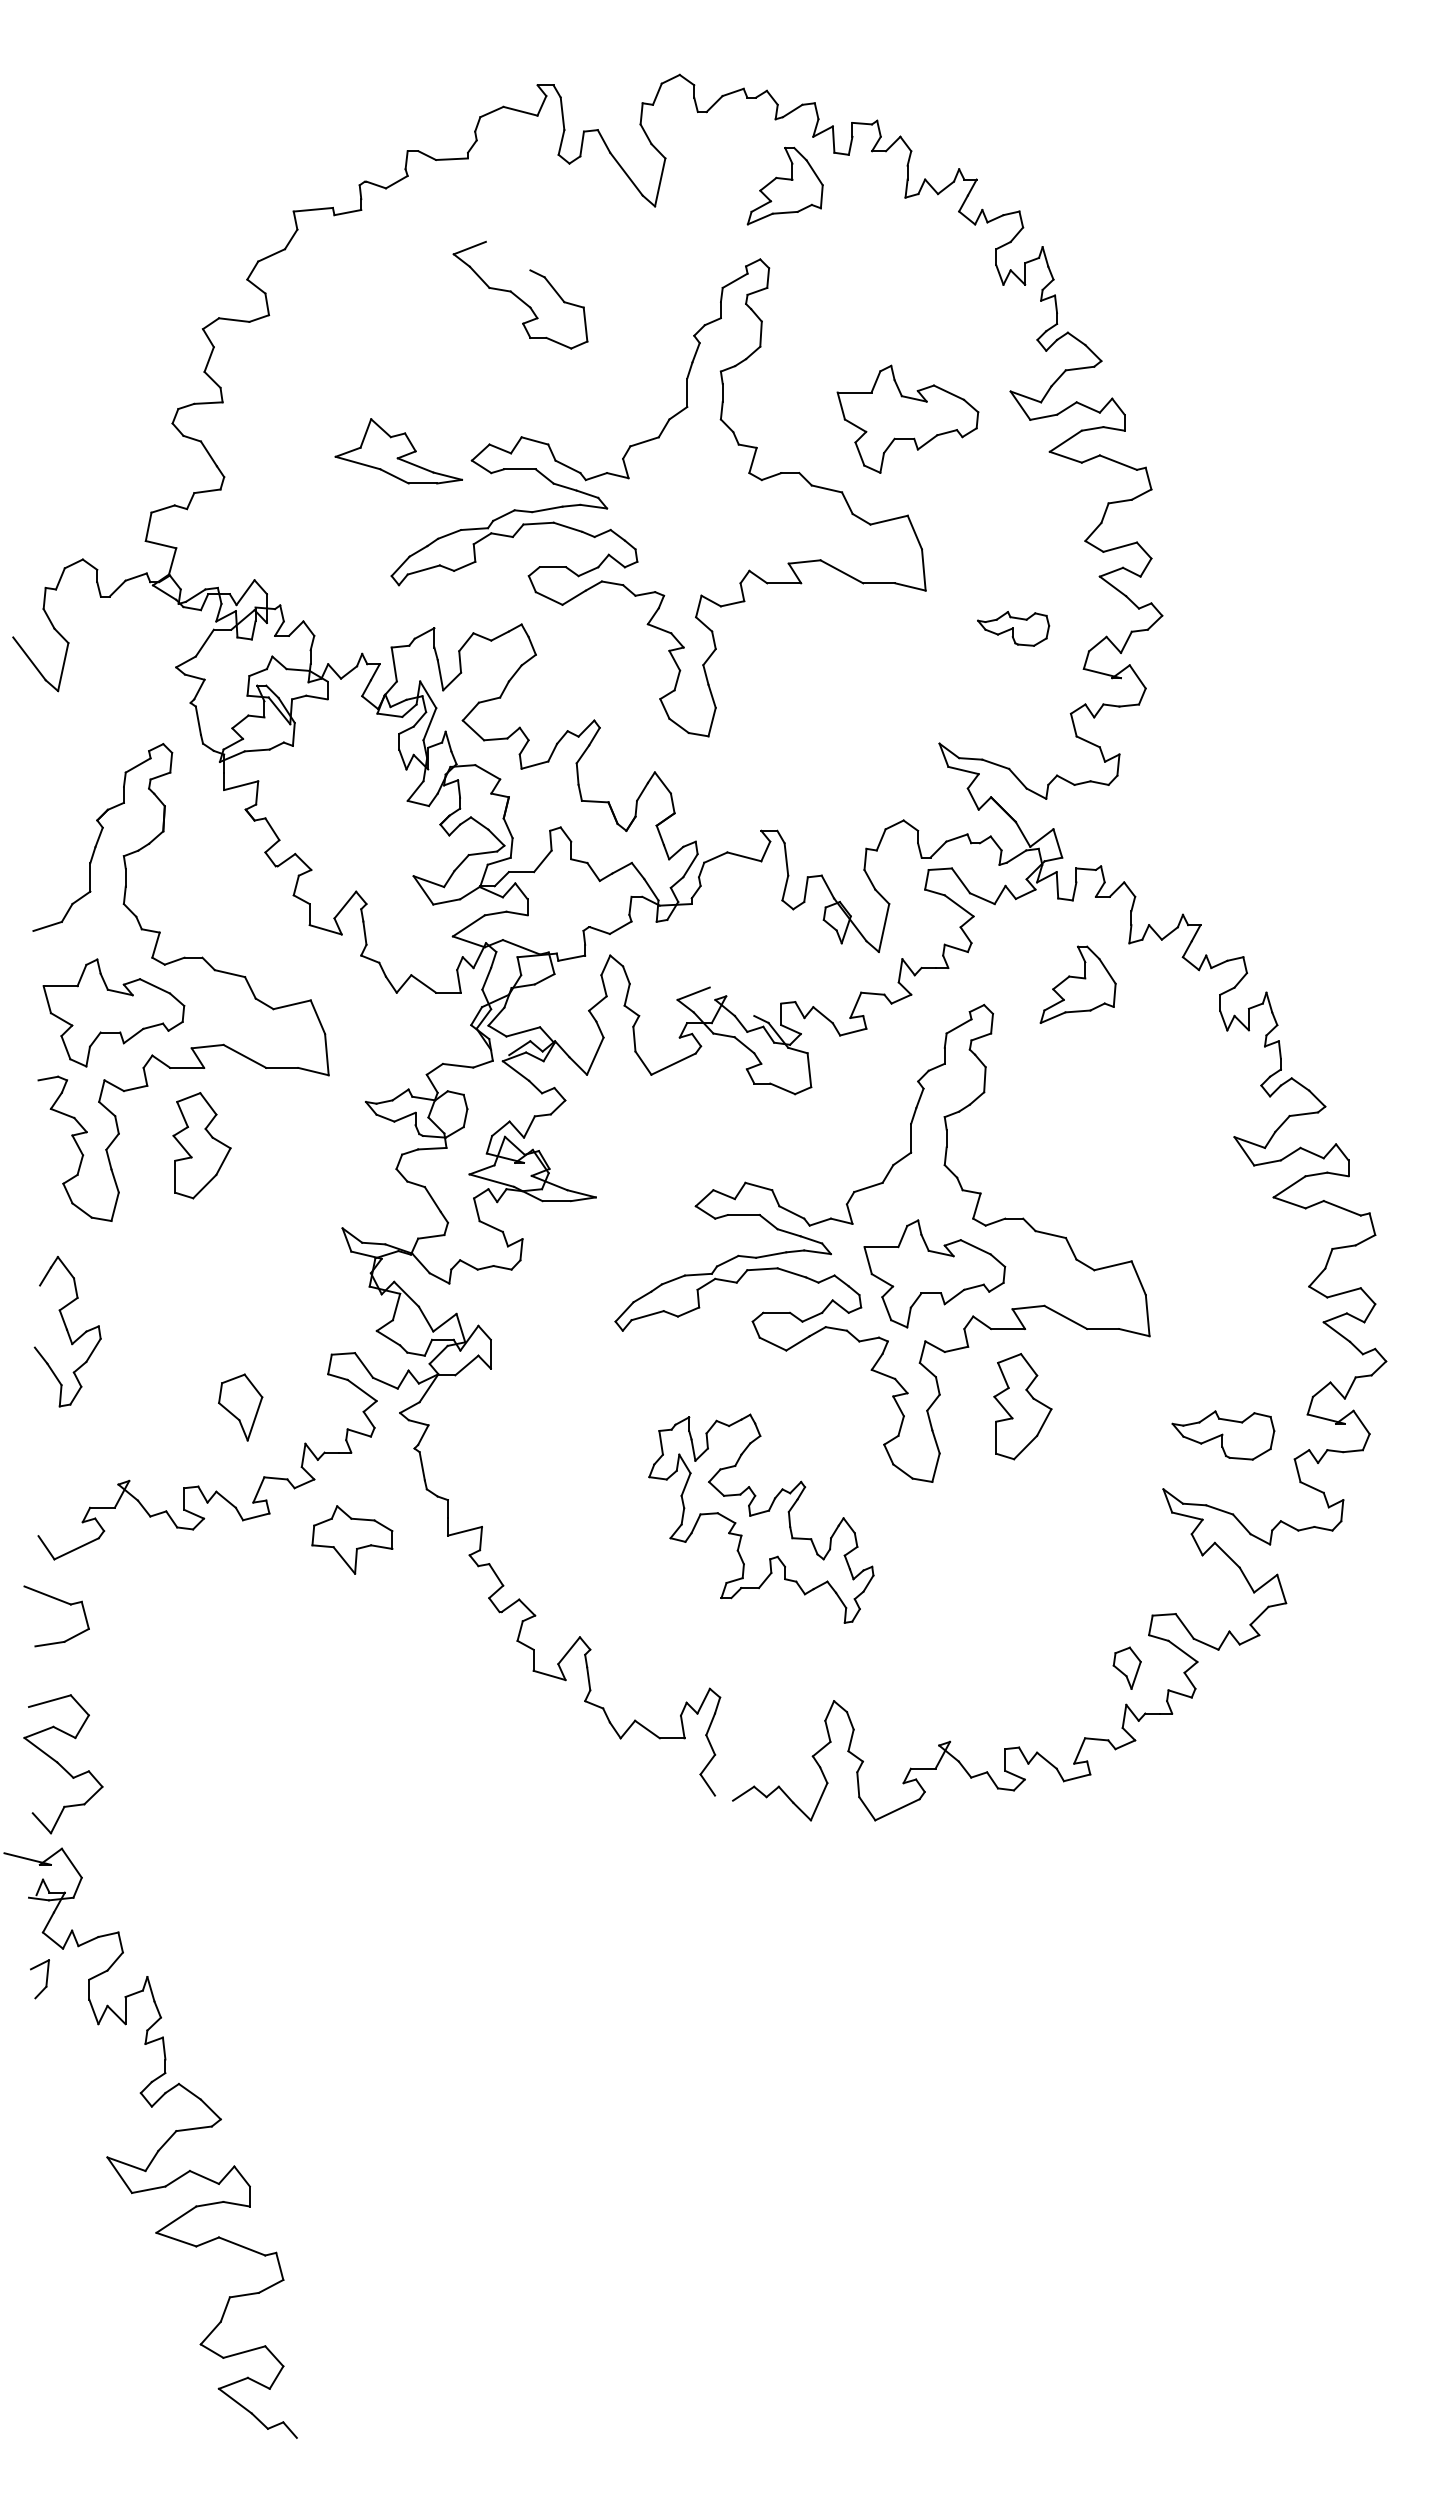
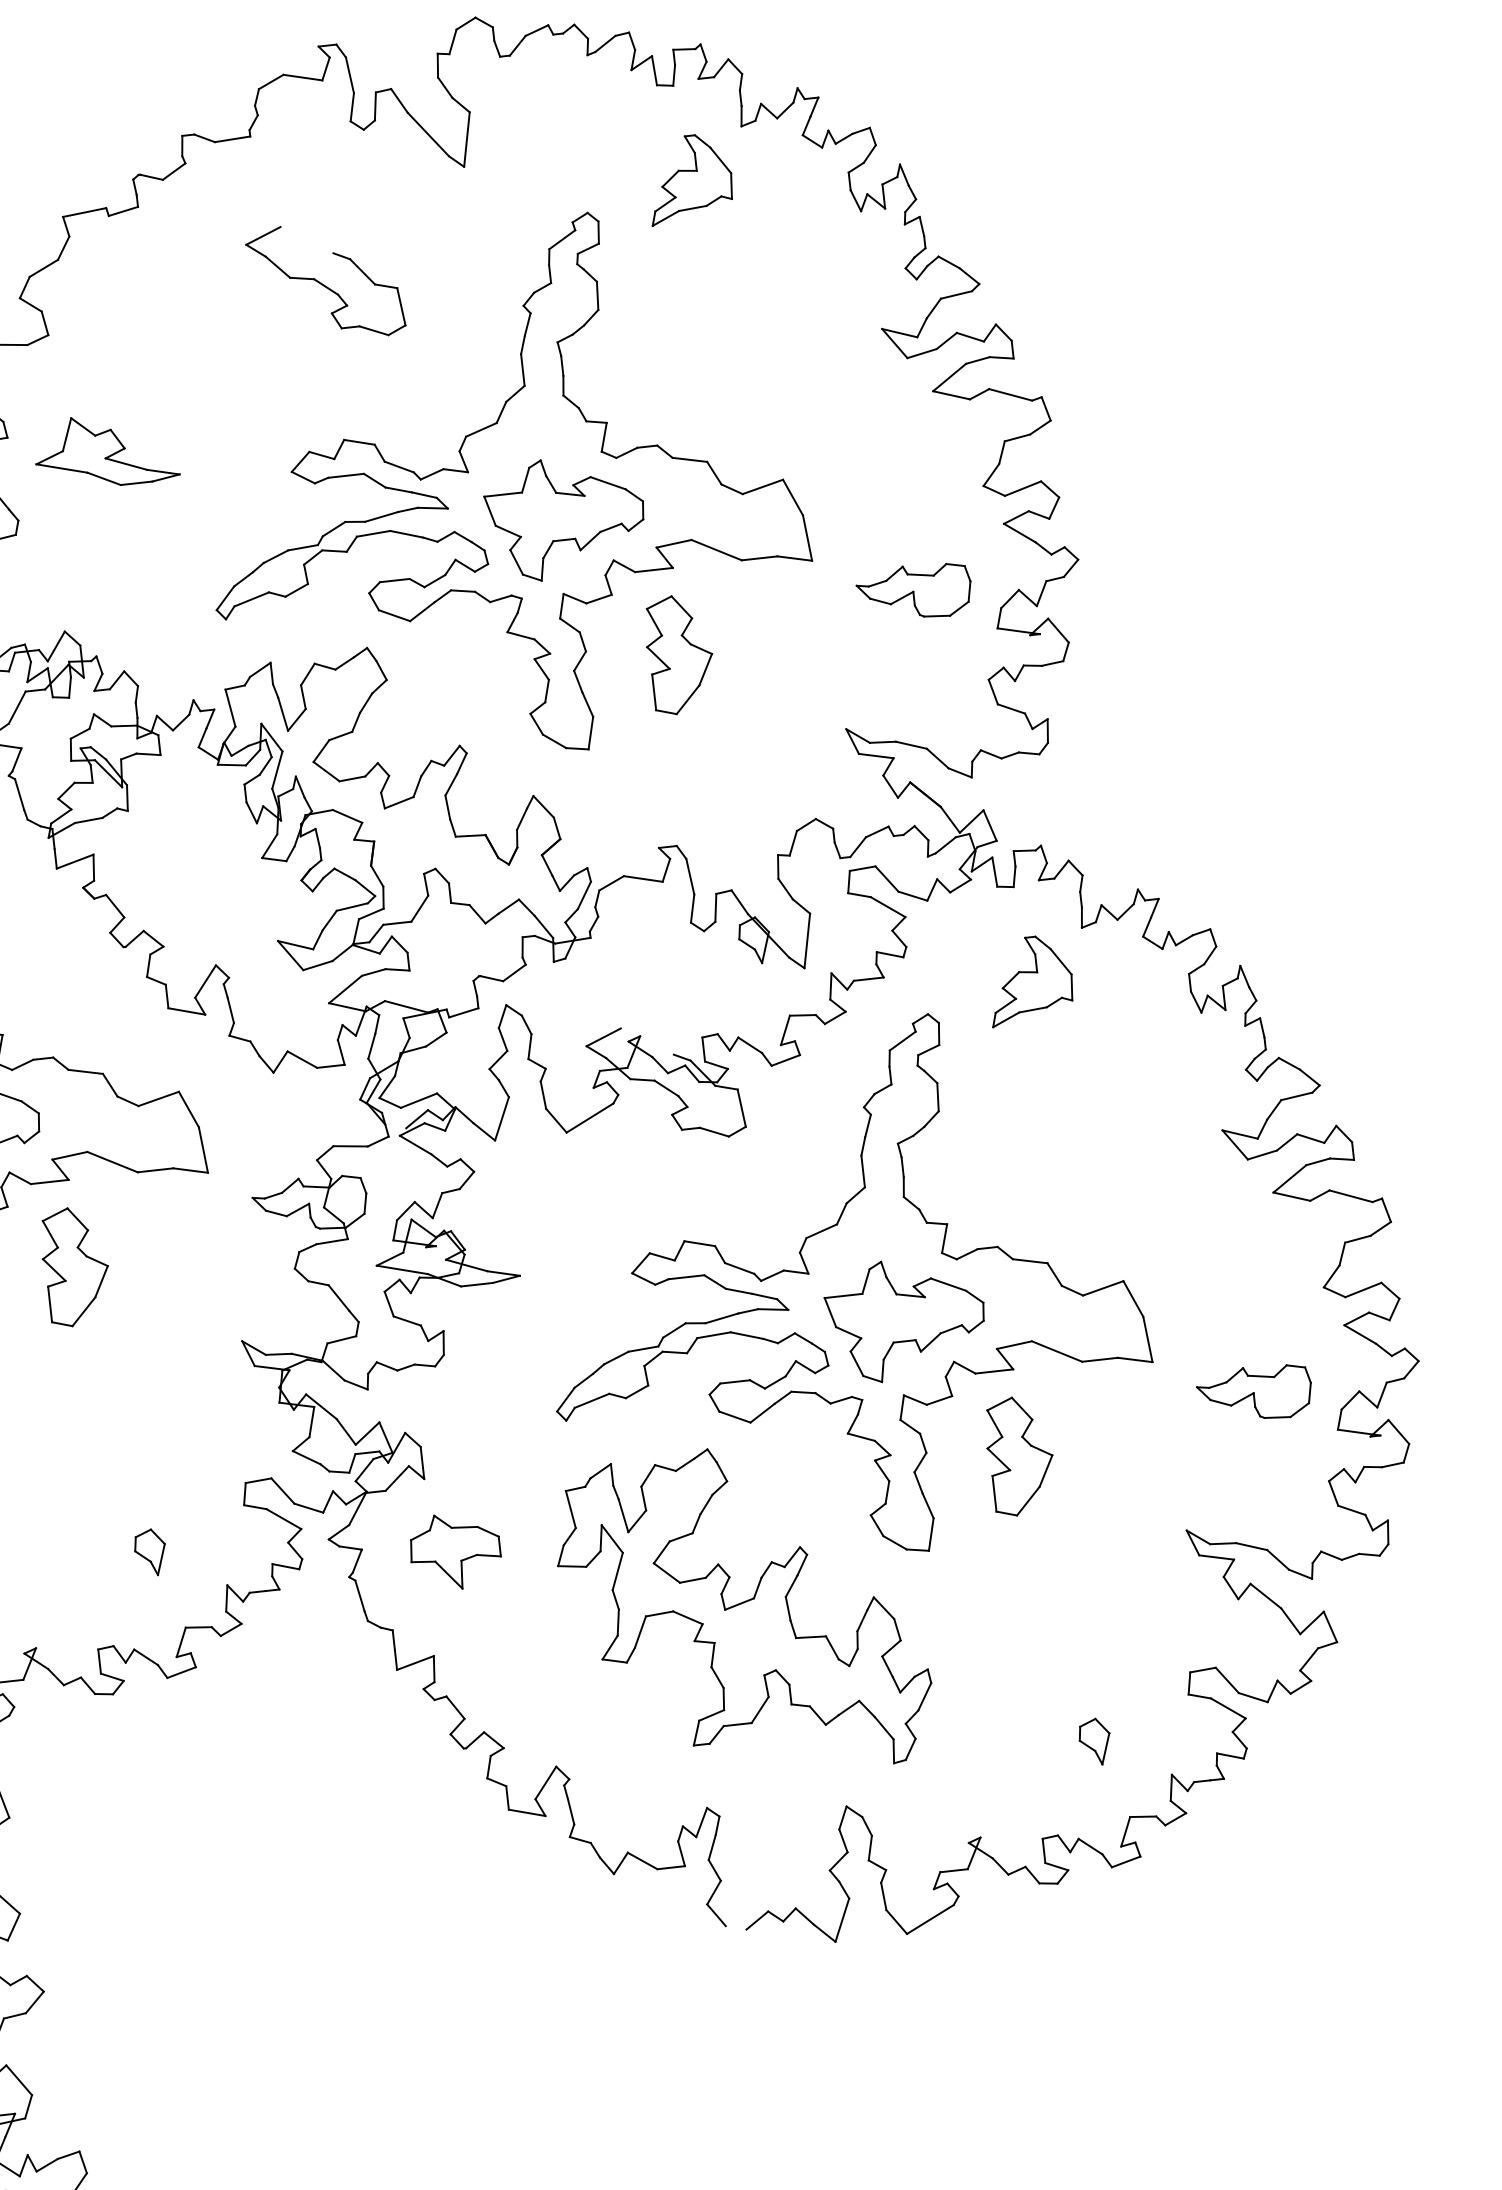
part: (784, 185) -> (688, 178), moved
part: (907, 418) -> (565, 517), moved
part: (398, 451) -> (105, 450), moved
part: (1013, 628) -> (914, 592), size x1.43
part: (798, 660) -> (679, 654), added
part: (239, 1406) -> (149, 1551), size x0.62
part: (1223, 1435) -> (1254, 1393), moved
part: (761, 1518) -> (743, 1612), size x1.43
part: (352, 1539) -> (455, 1550), moved
part: (1126, 1667) -> (1094, 1741), moved

